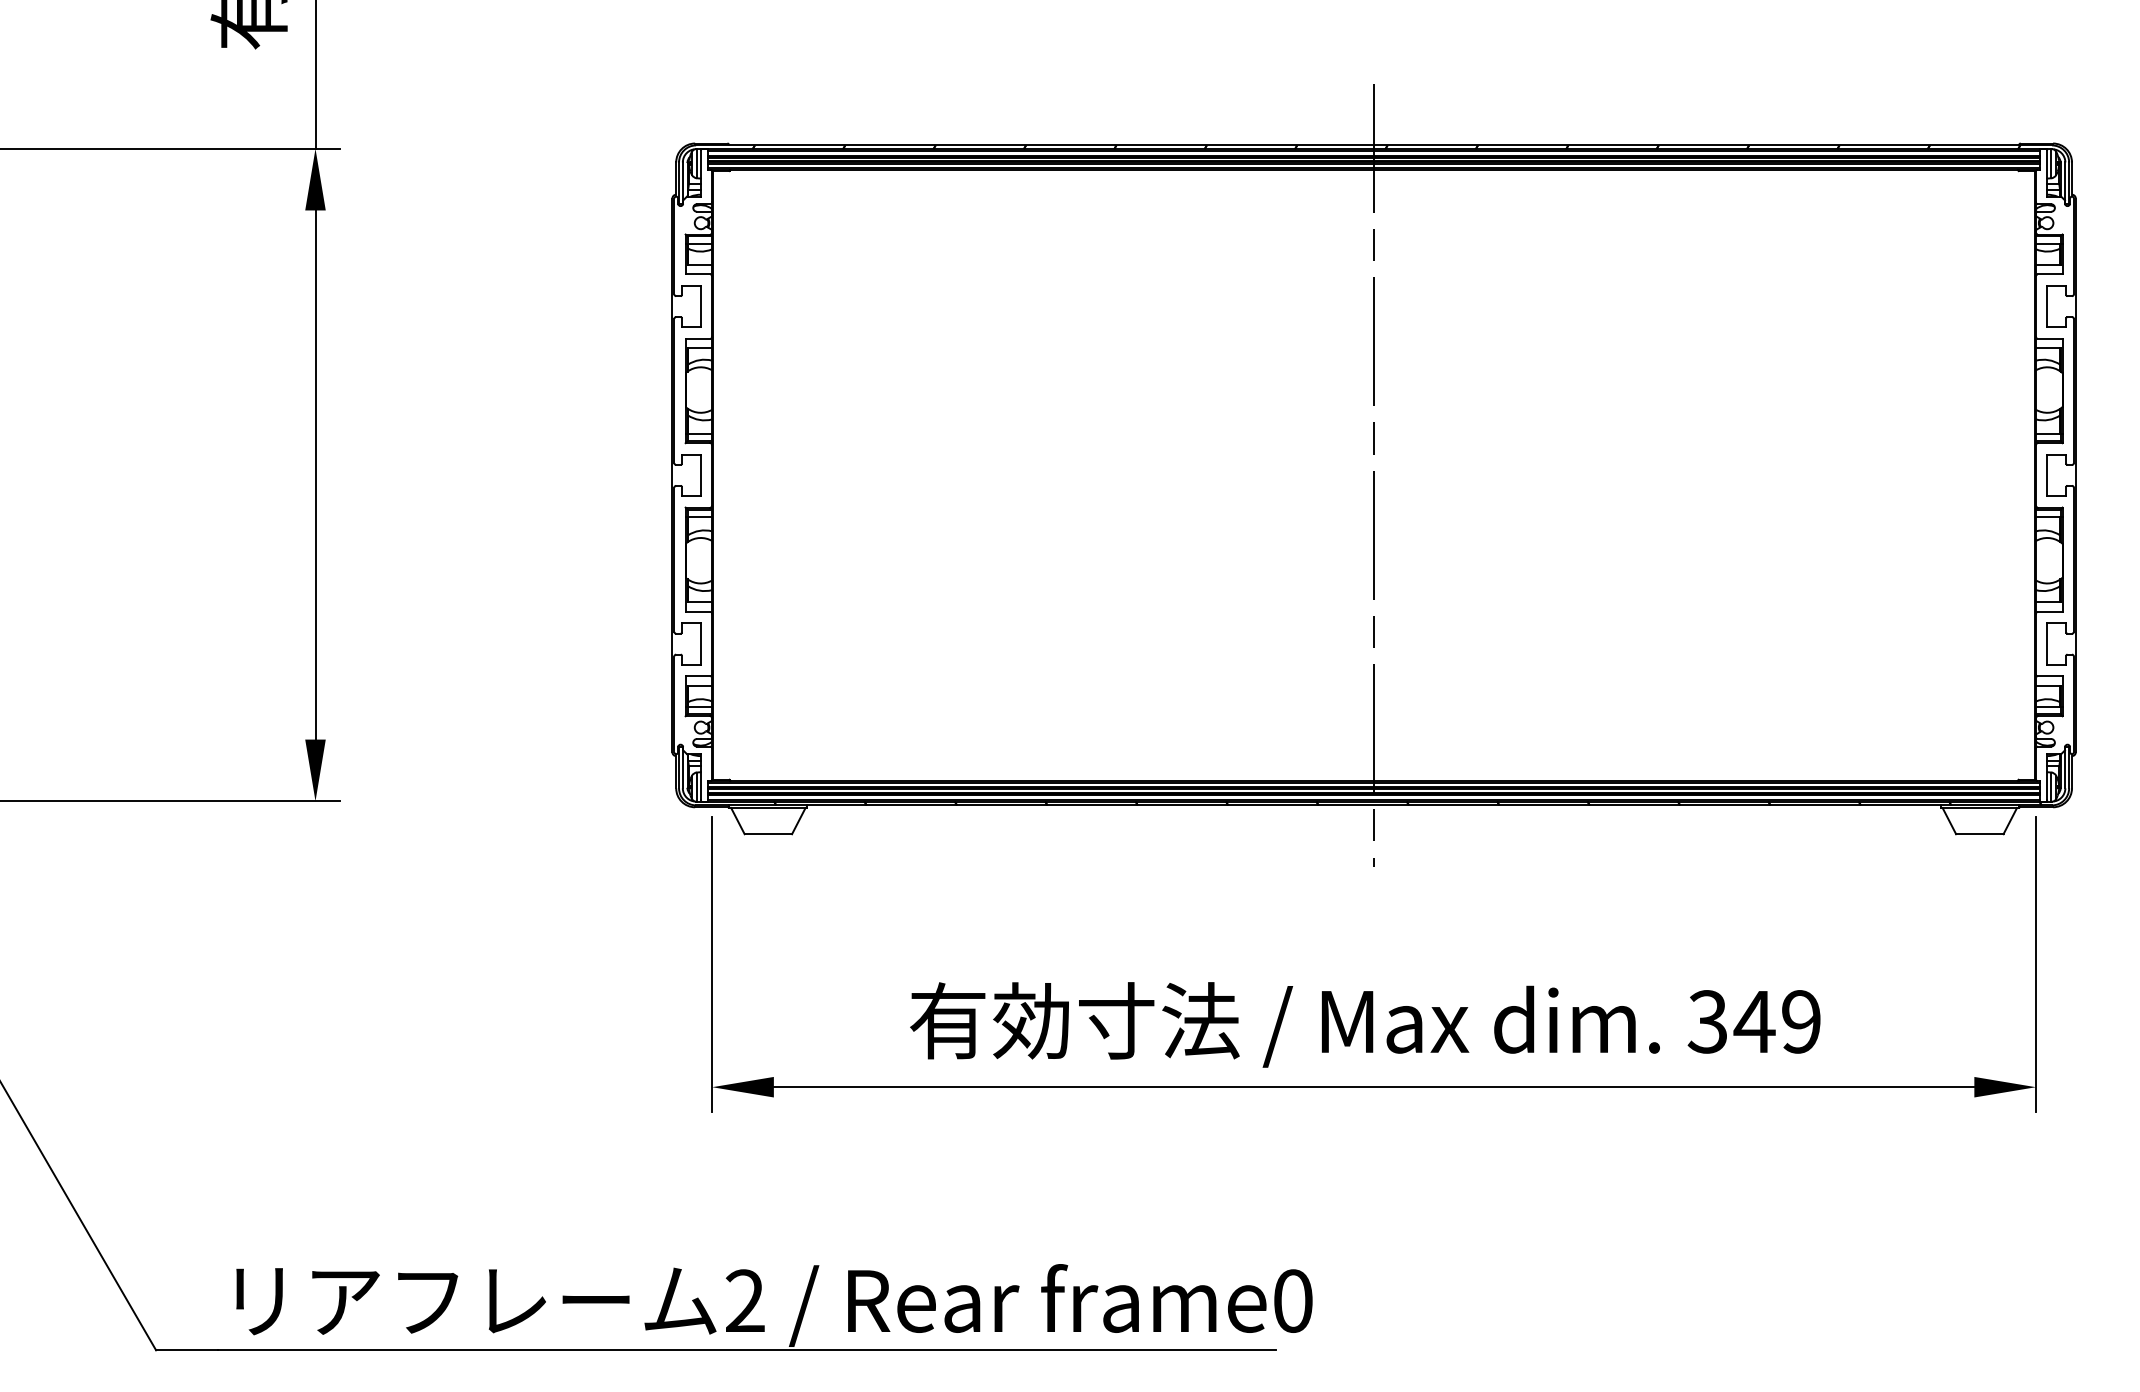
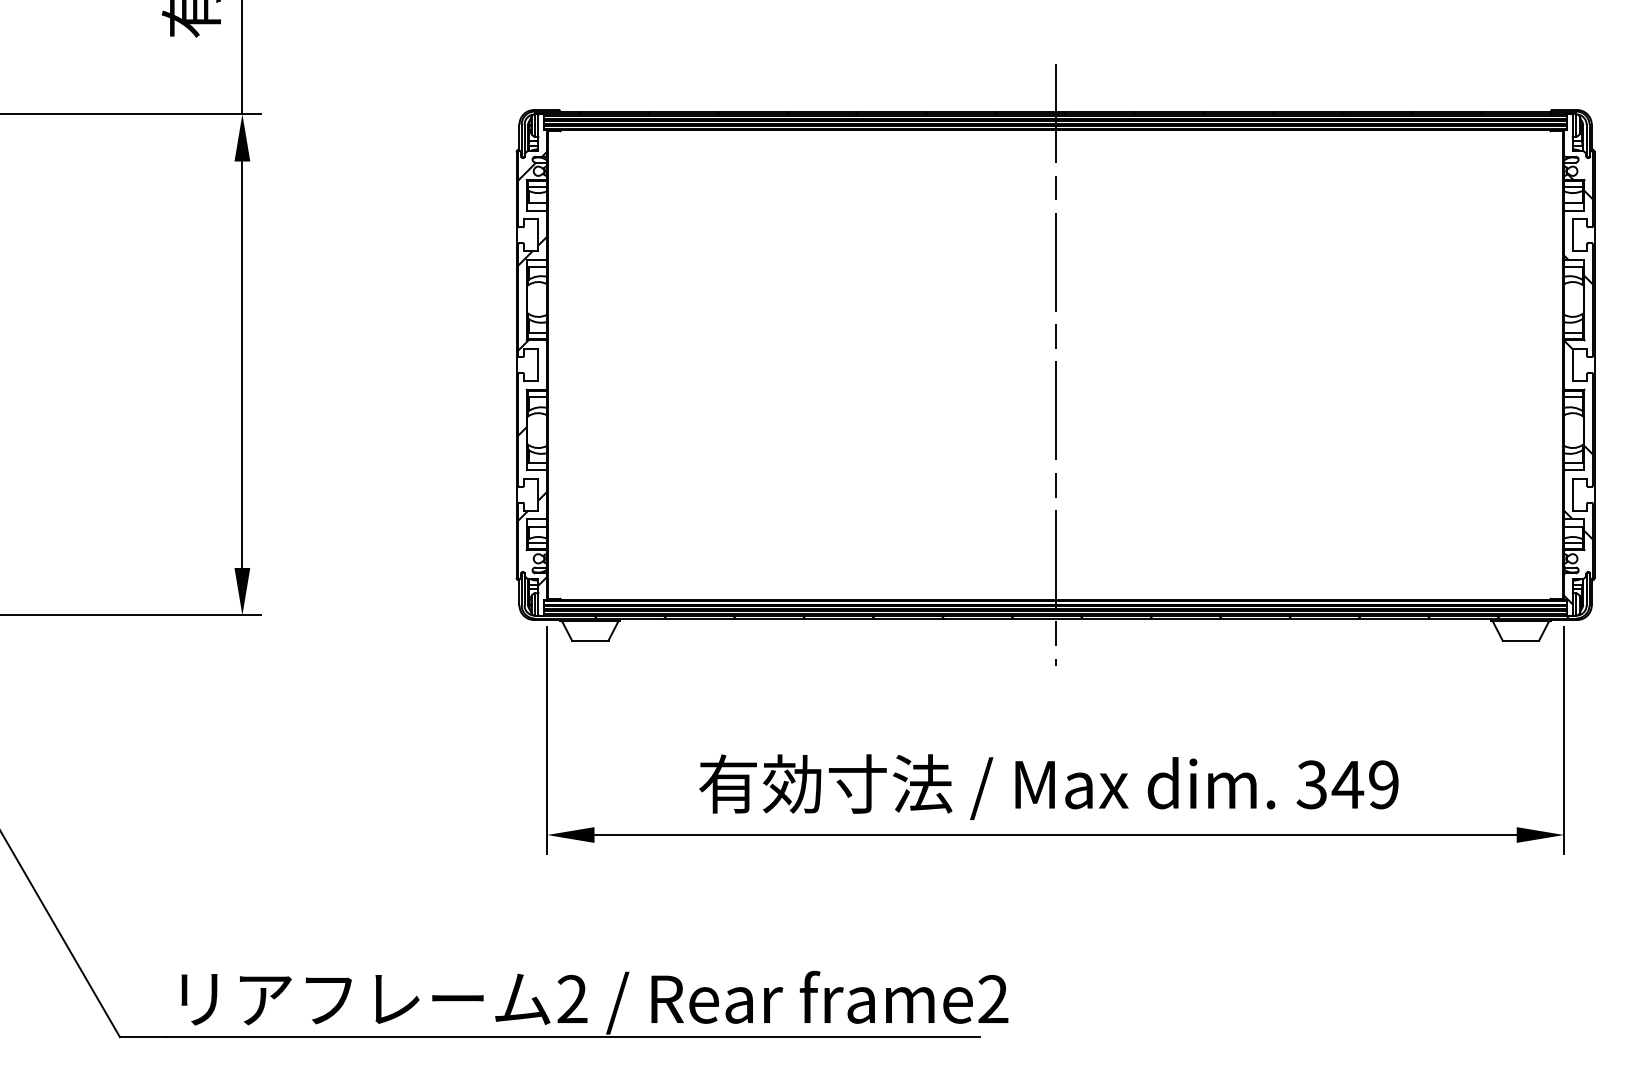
hatch: (693, 479) -> (532, 368), added
hatch: (2054, 507) -> (1578, 389), added
text: (1292, 1300) -> (992, 998), frame0 -> frame2

